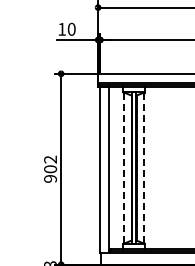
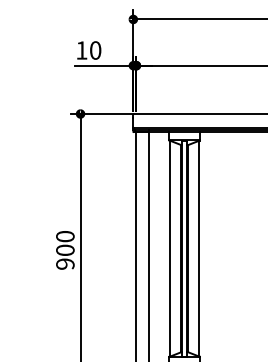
text: (50, 159) -> (65, 236), 902 -> 900
line: (123, 168) -> (169, 249), dashed -> solid
line: (144, 168) -> (199, 249), dashed -> solid

